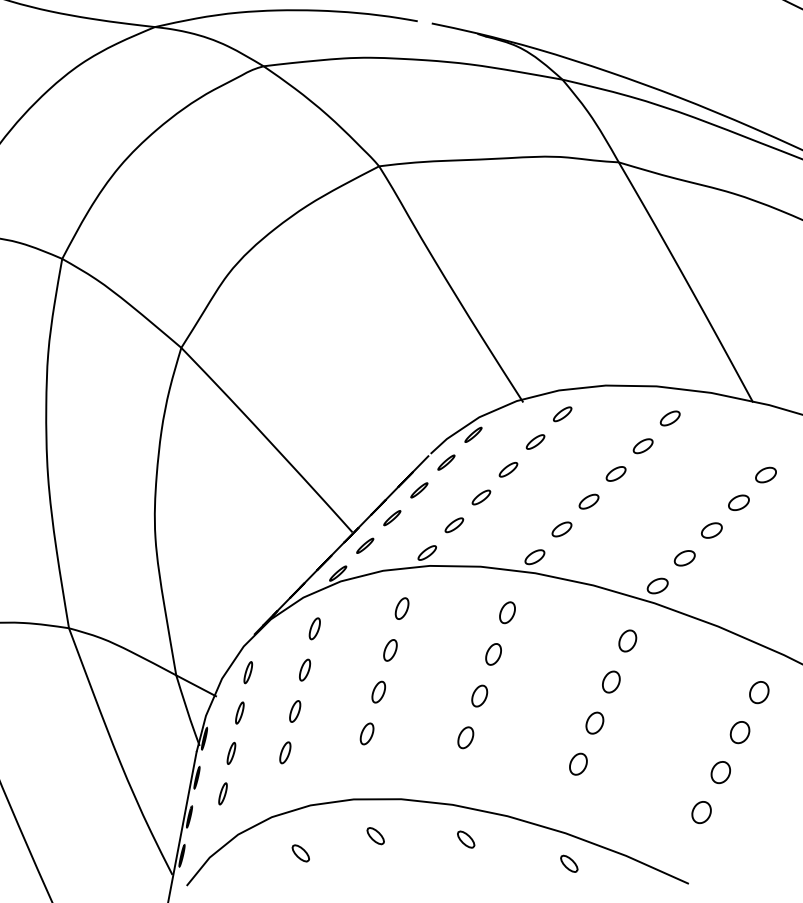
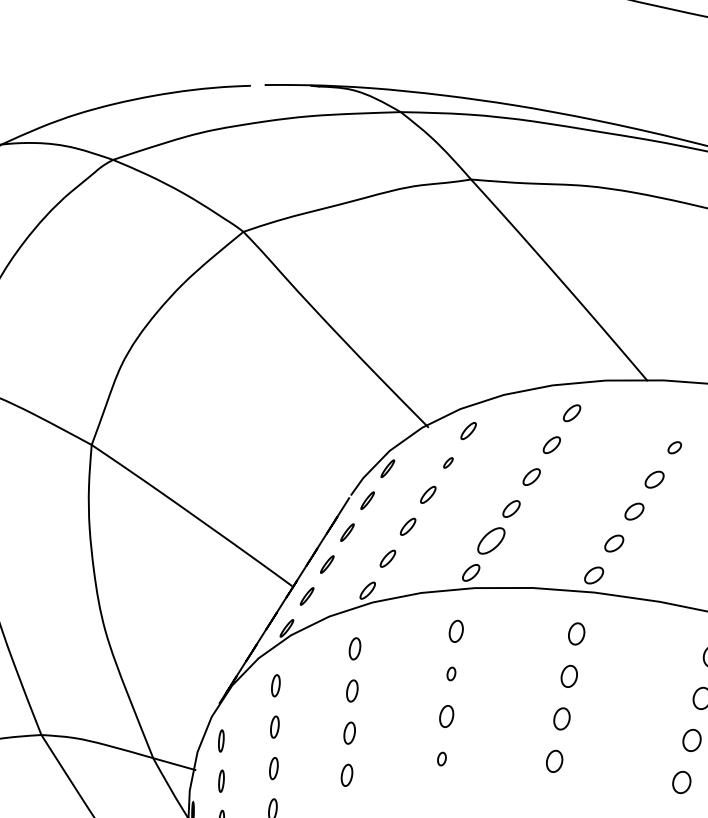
part: (535, 441) -> (448, 462), size x0.6
part: (765, 474) -> (674, 447), size x0.7
part: (561, 529) -> (490, 541), size x1.6
part: (493, 654) -> (451, 674), size x0.6
part: (465, 737) -> (441, 758), size x0.6

